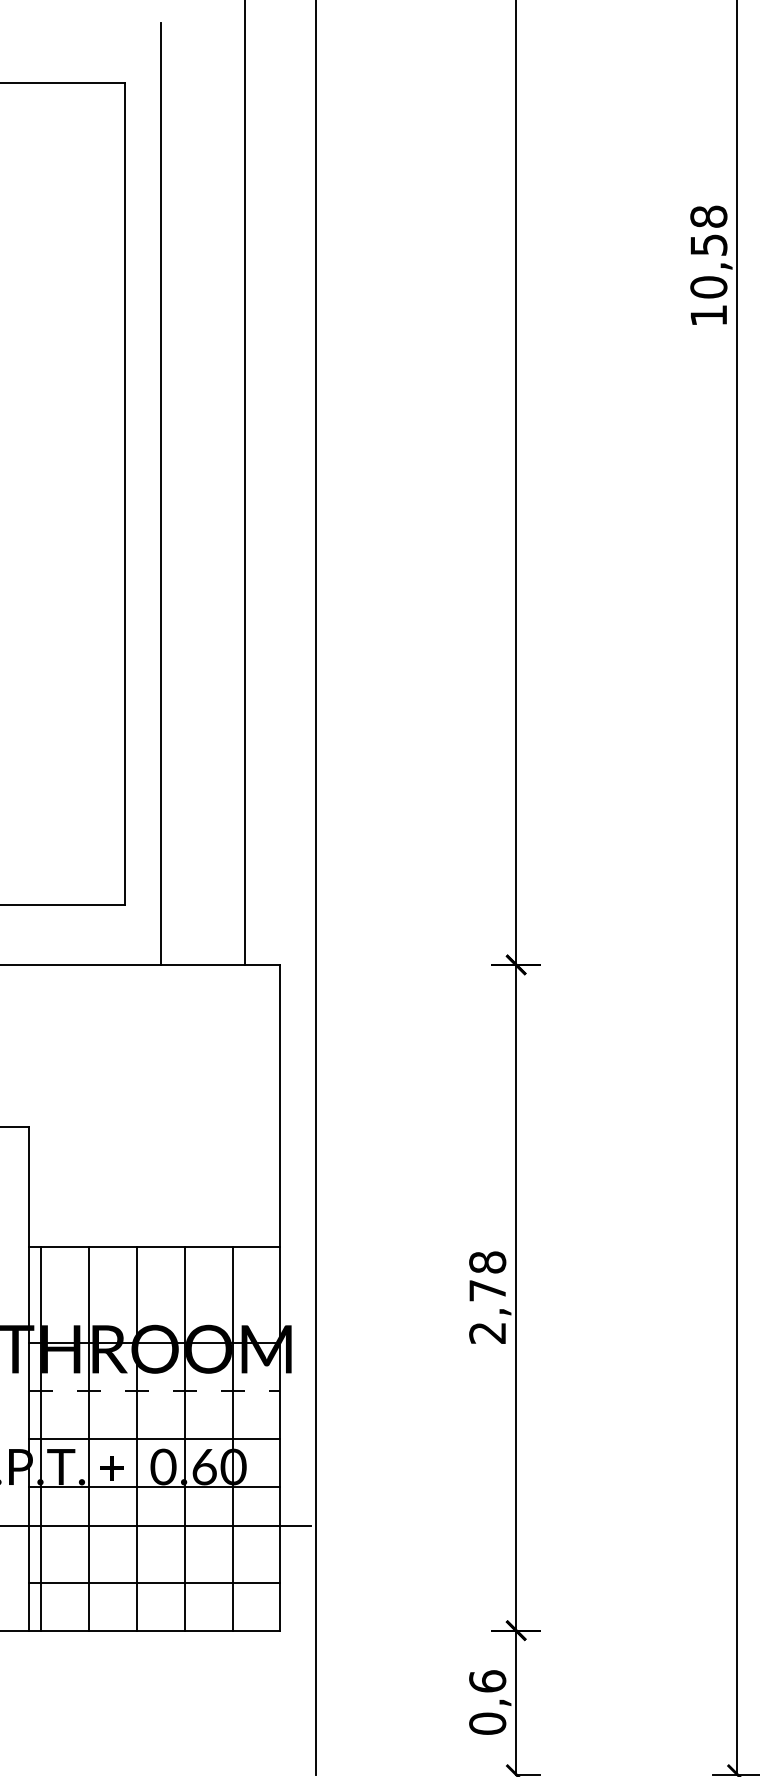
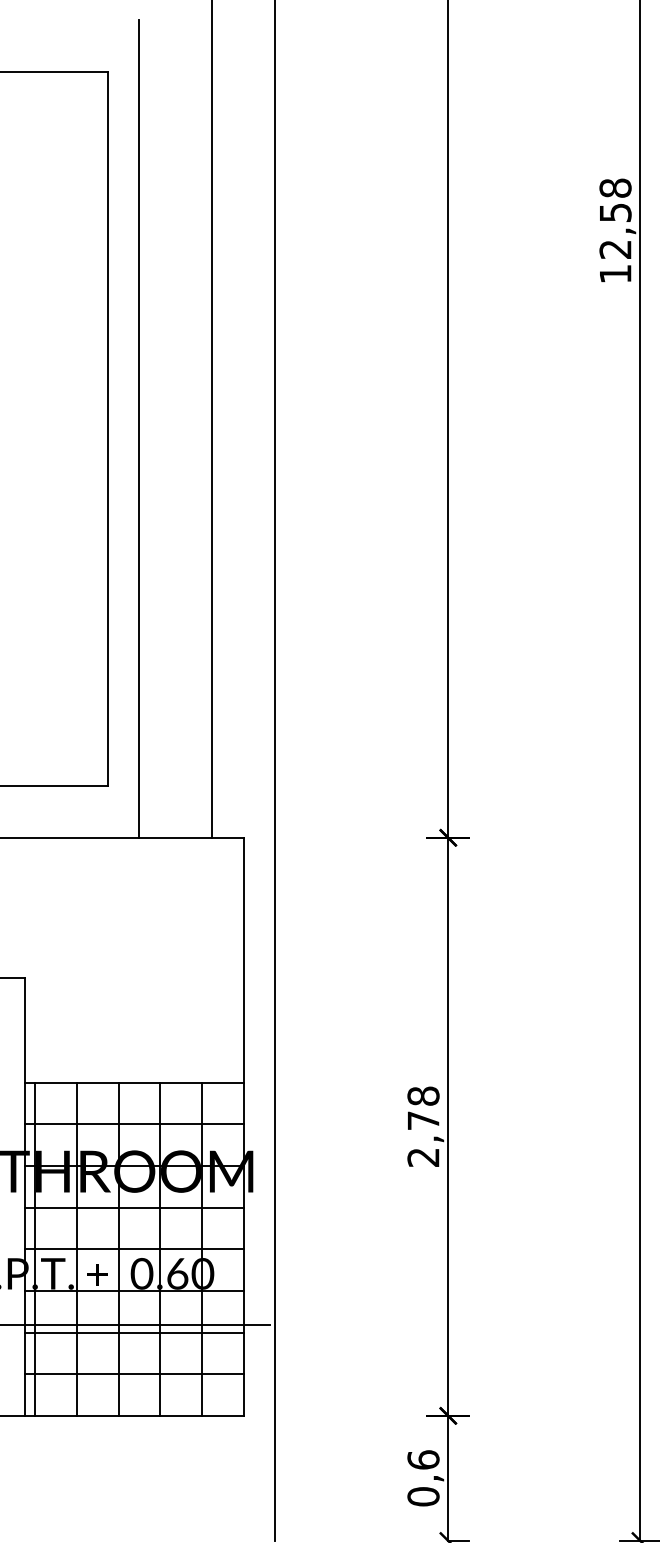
text: (708, 287) -> (615, 249), 10,58 -> 12,58
line: (154, 1294) -> (134, 1124), added
line: (154, 1390) -> (134, 1207), dashed -> solid
line: (154, 1534) -> (134, 1332), added

